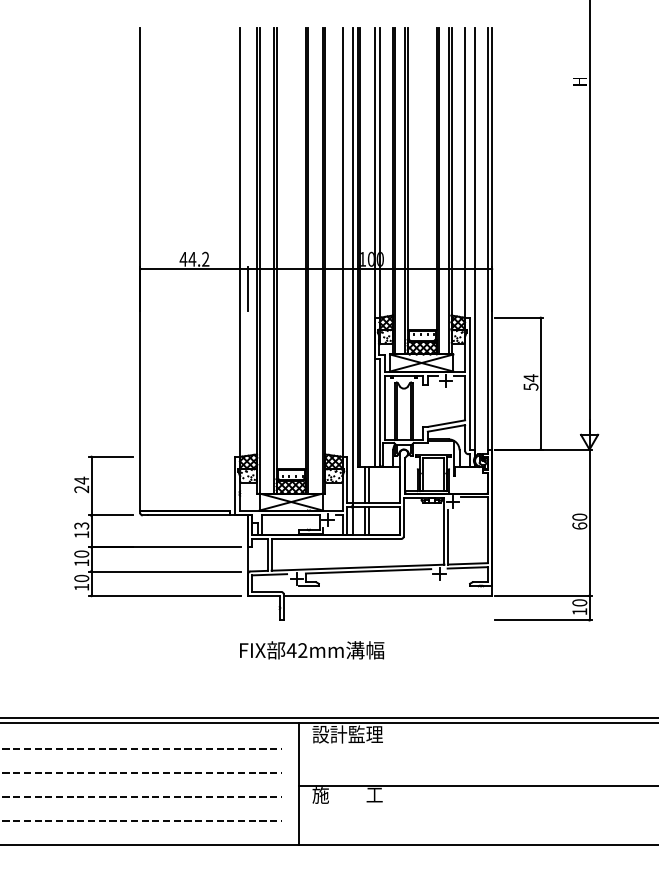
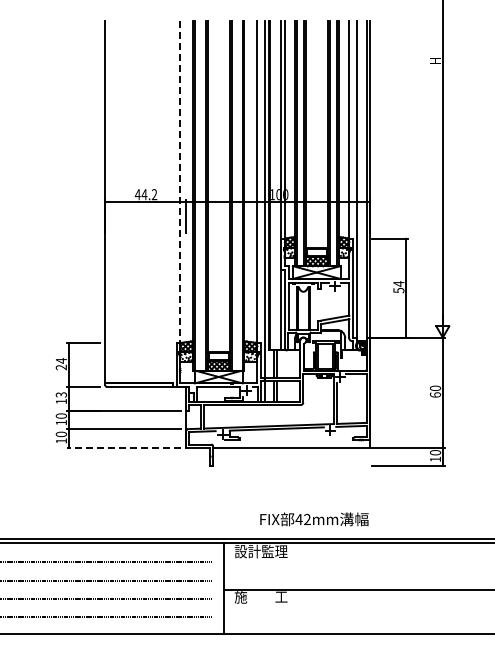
line: (240, 243) -> (180, 182), solid -> dashed
line: (164, 595) -> (123, 447), solid -> dashed
text: (312, 650) -> (314, 519), moved

